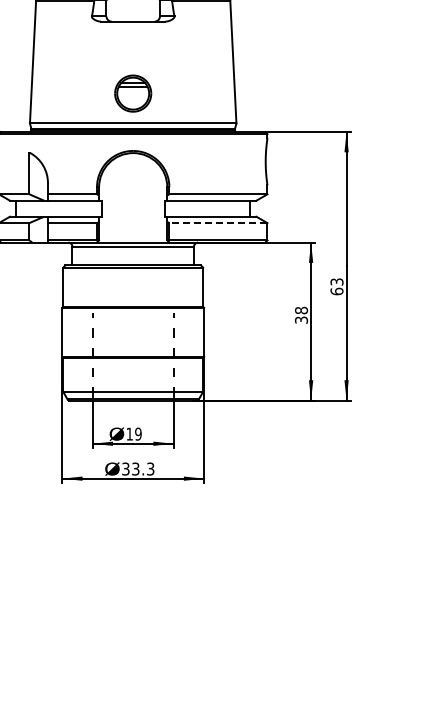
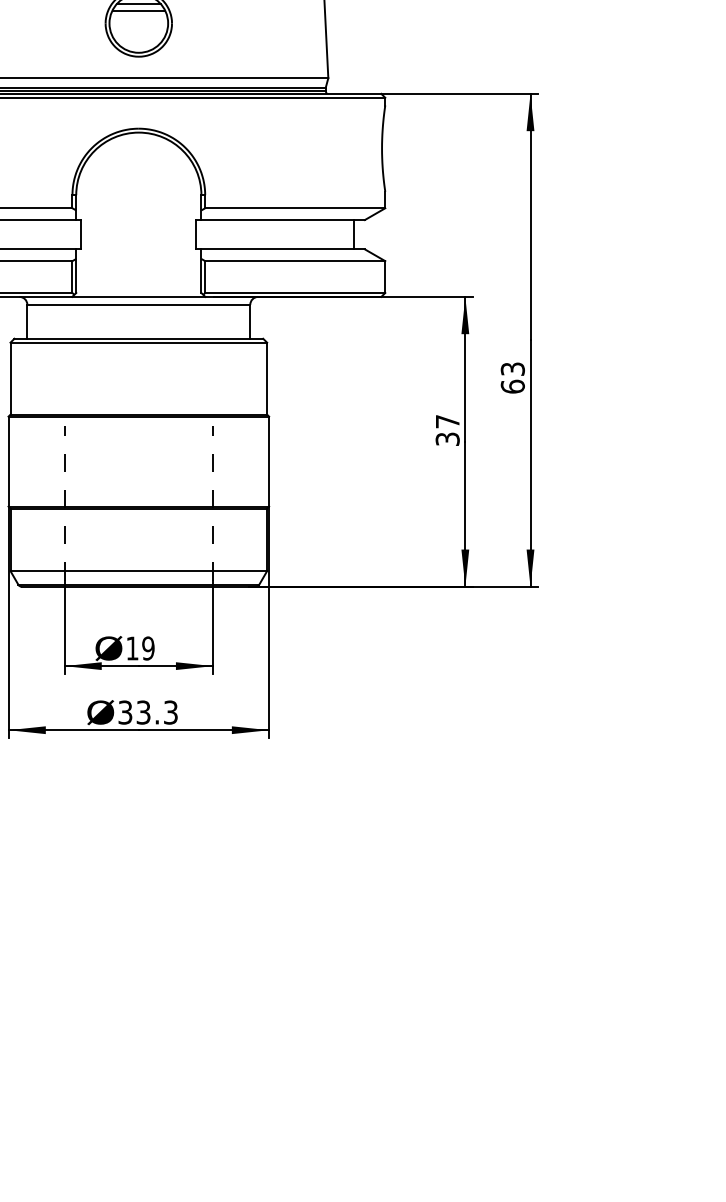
line: (217, 223) -> (293, 261), dashed -> solid
text: (301, 310) -> (447, 421), 38 -> 37

